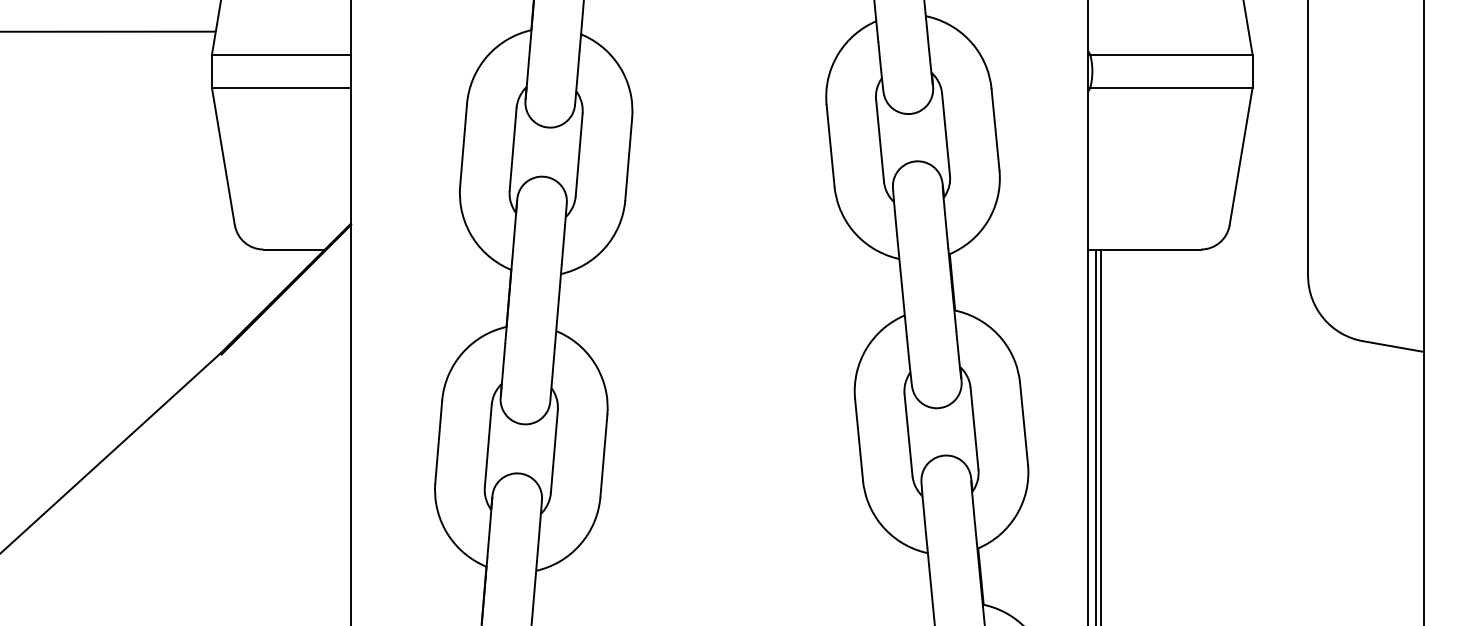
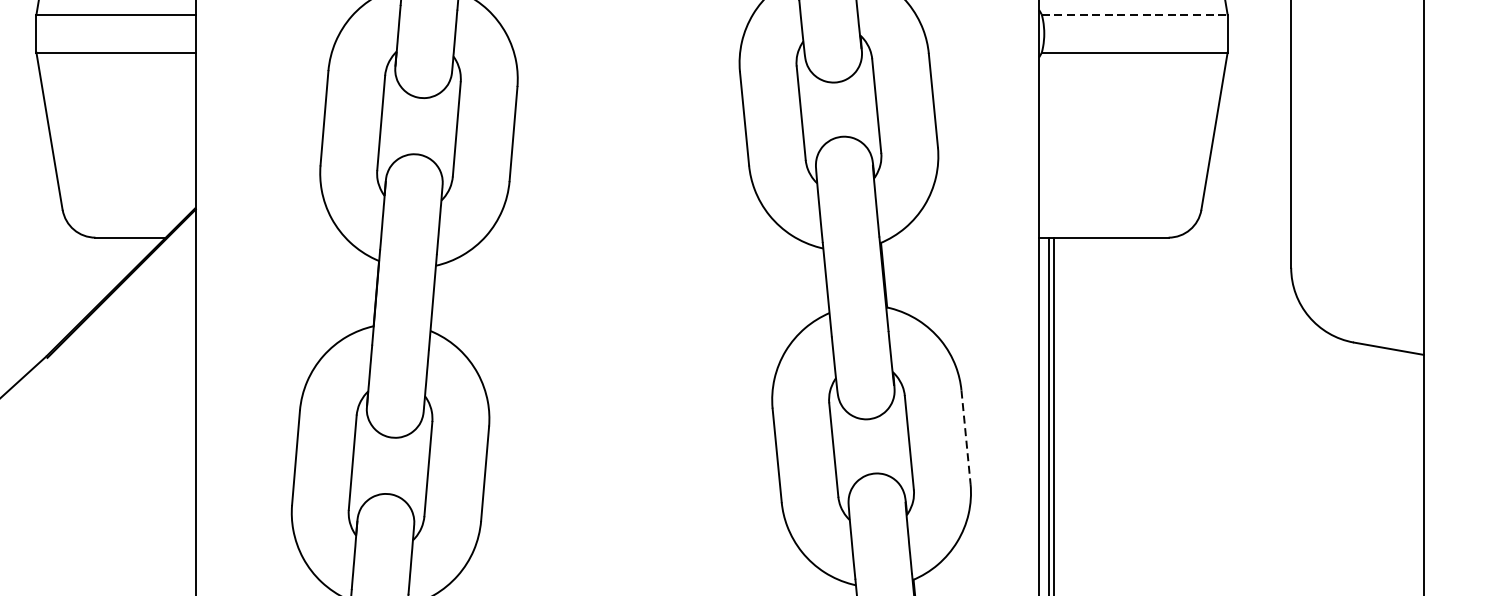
line: (1171, 54) -> (1134, 14), solid -> dashed
line: (1024, 424) -> (966, 437), solid -> dashed

